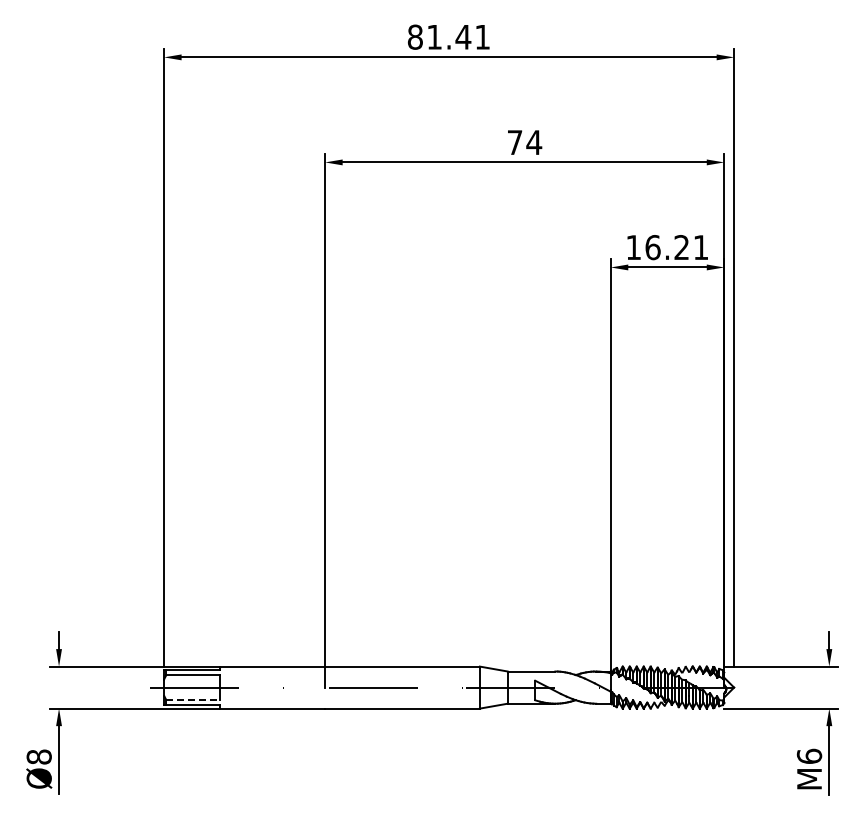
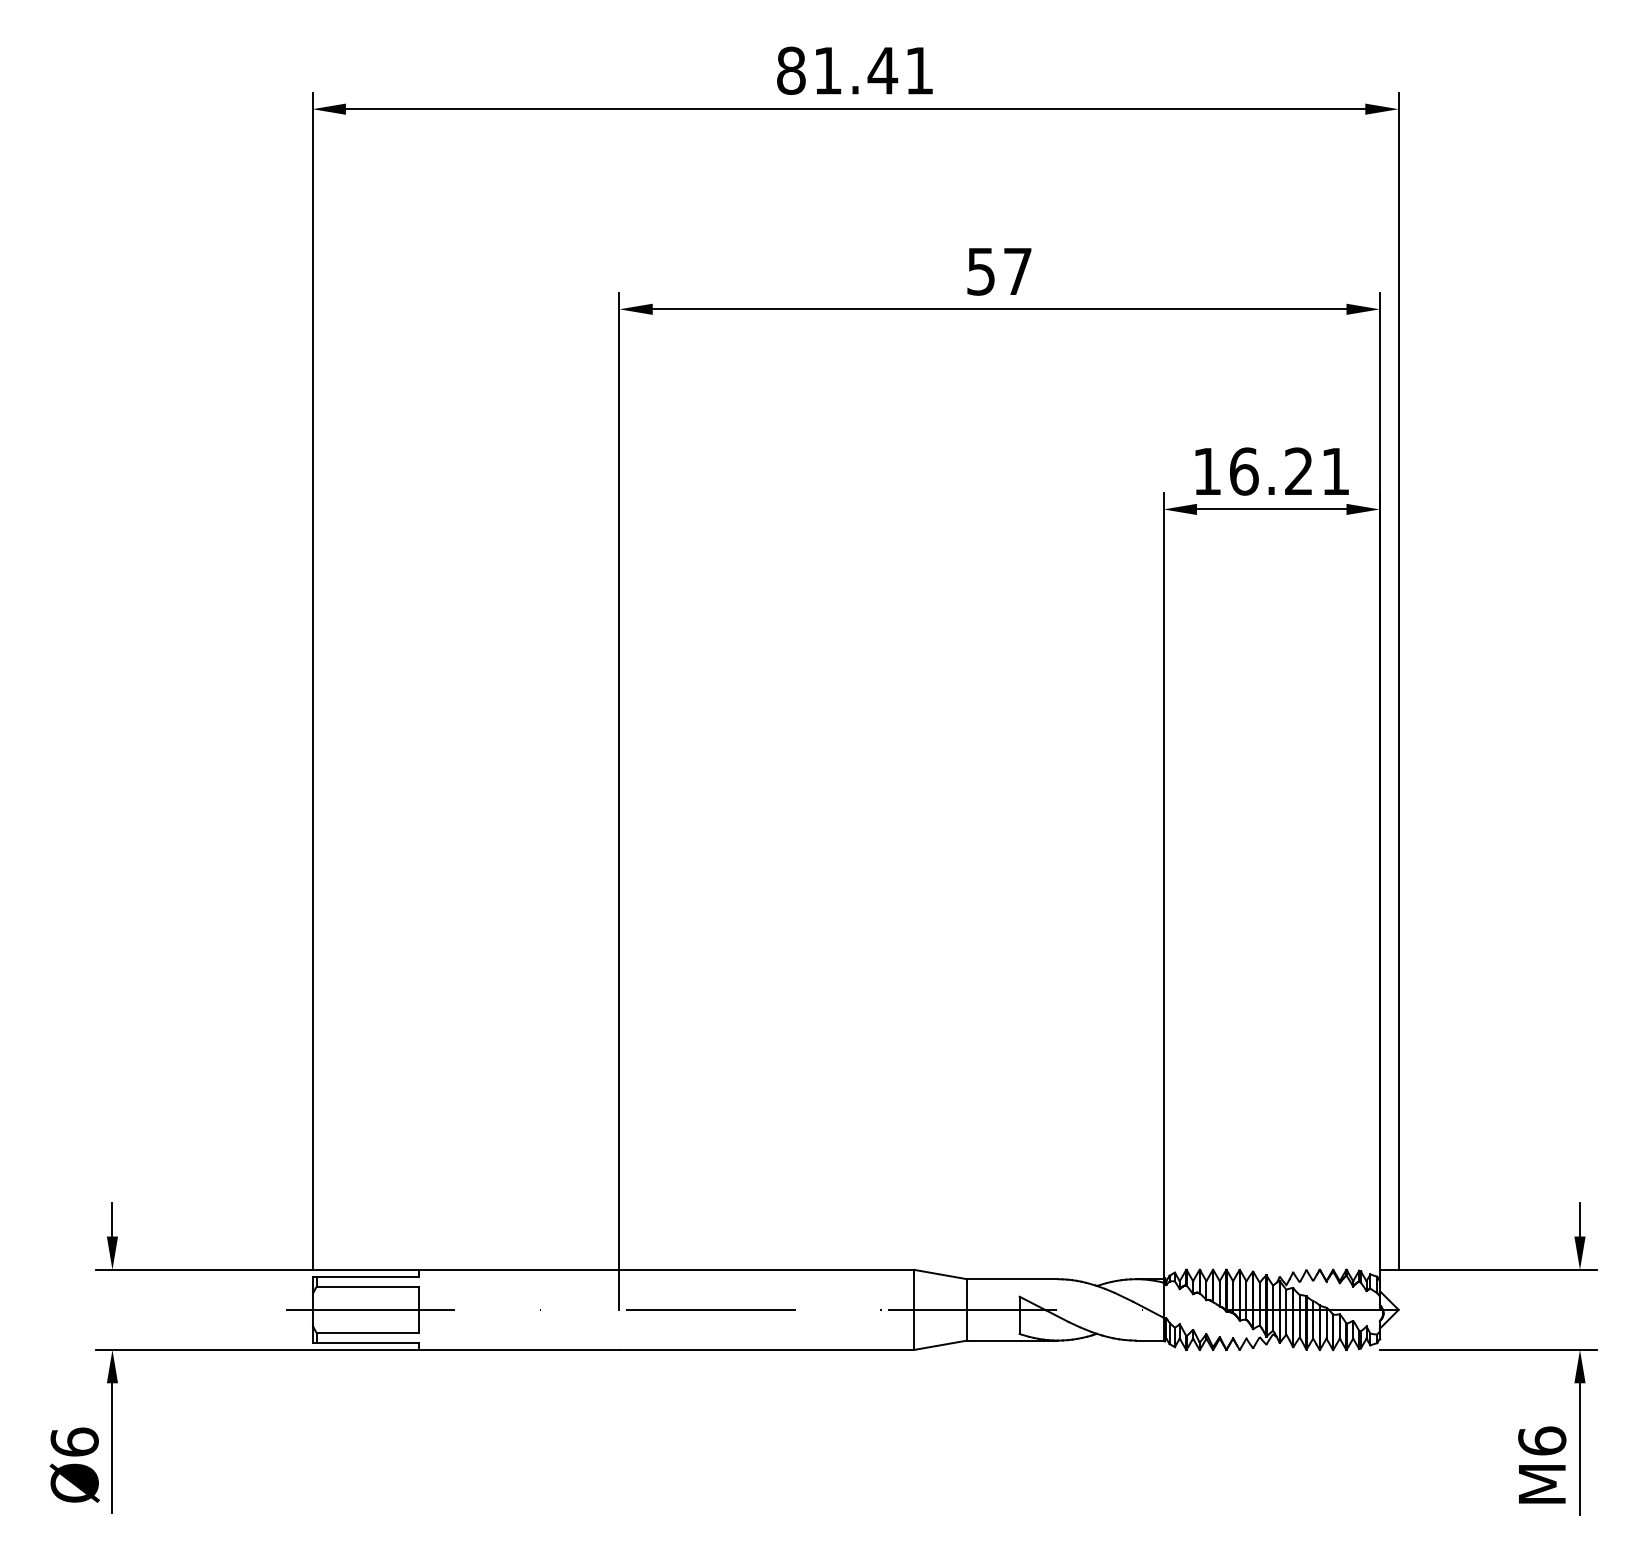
text: (524, 142) -> (999, 271), 74 -> 57
line: (193, 699) -> (368, 1332), dashed -> solid
text: (38, 756) -> (73, 1441), Ø8 -> Ø6

